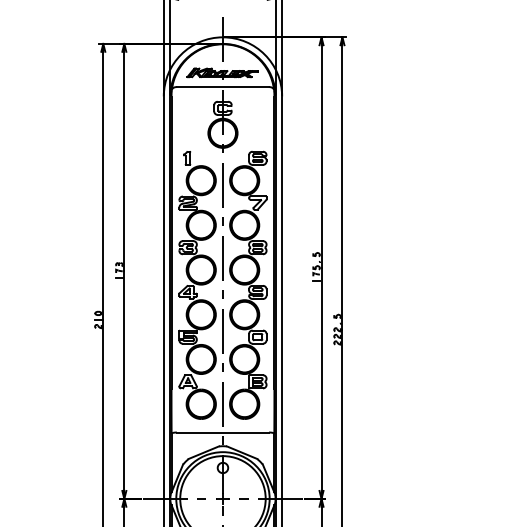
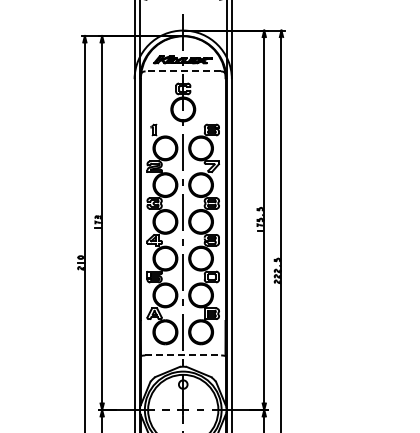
line: (223, 87) -> (183, 71), solid -> dashed
line: (223, 432) -> (183, 355), solid -> dashed

